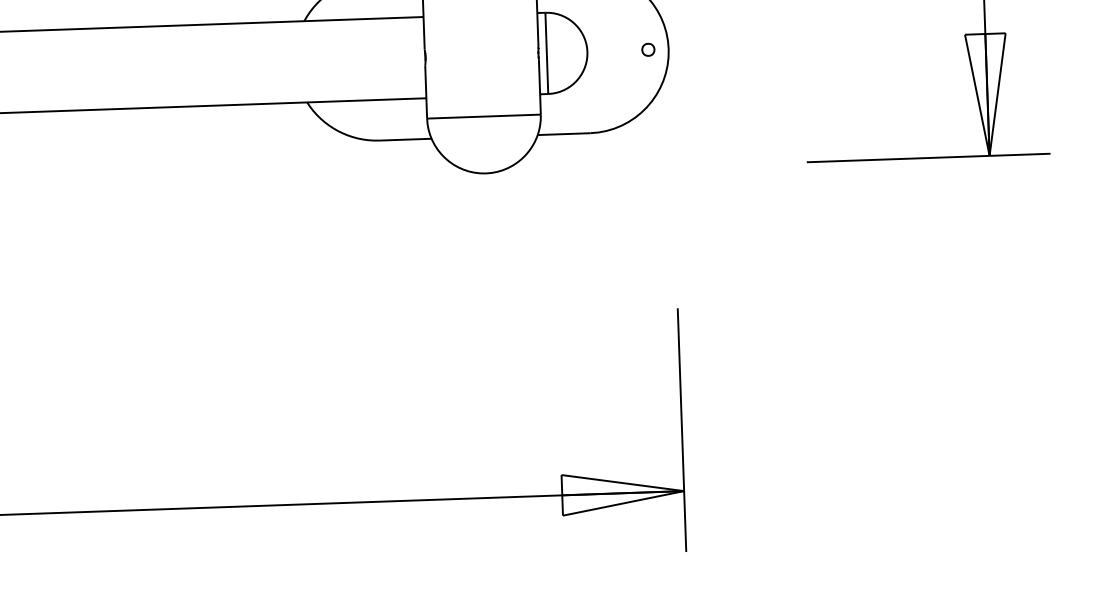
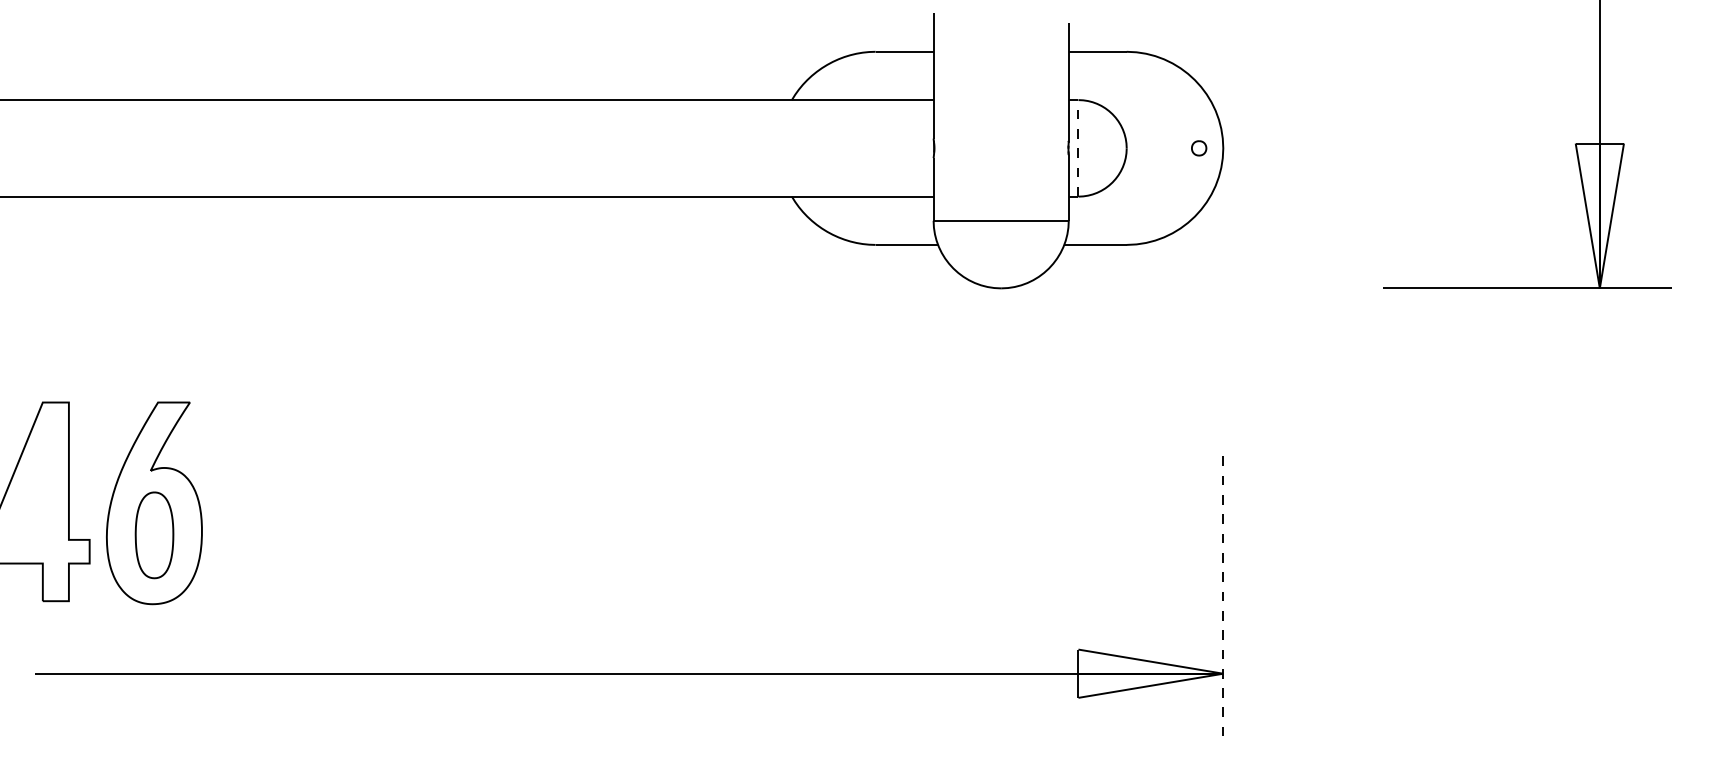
line: (546, 52) -> (1078, 147), solid -> dashed
line: (682, 430) -> (1223, 601), solid -> dashed

